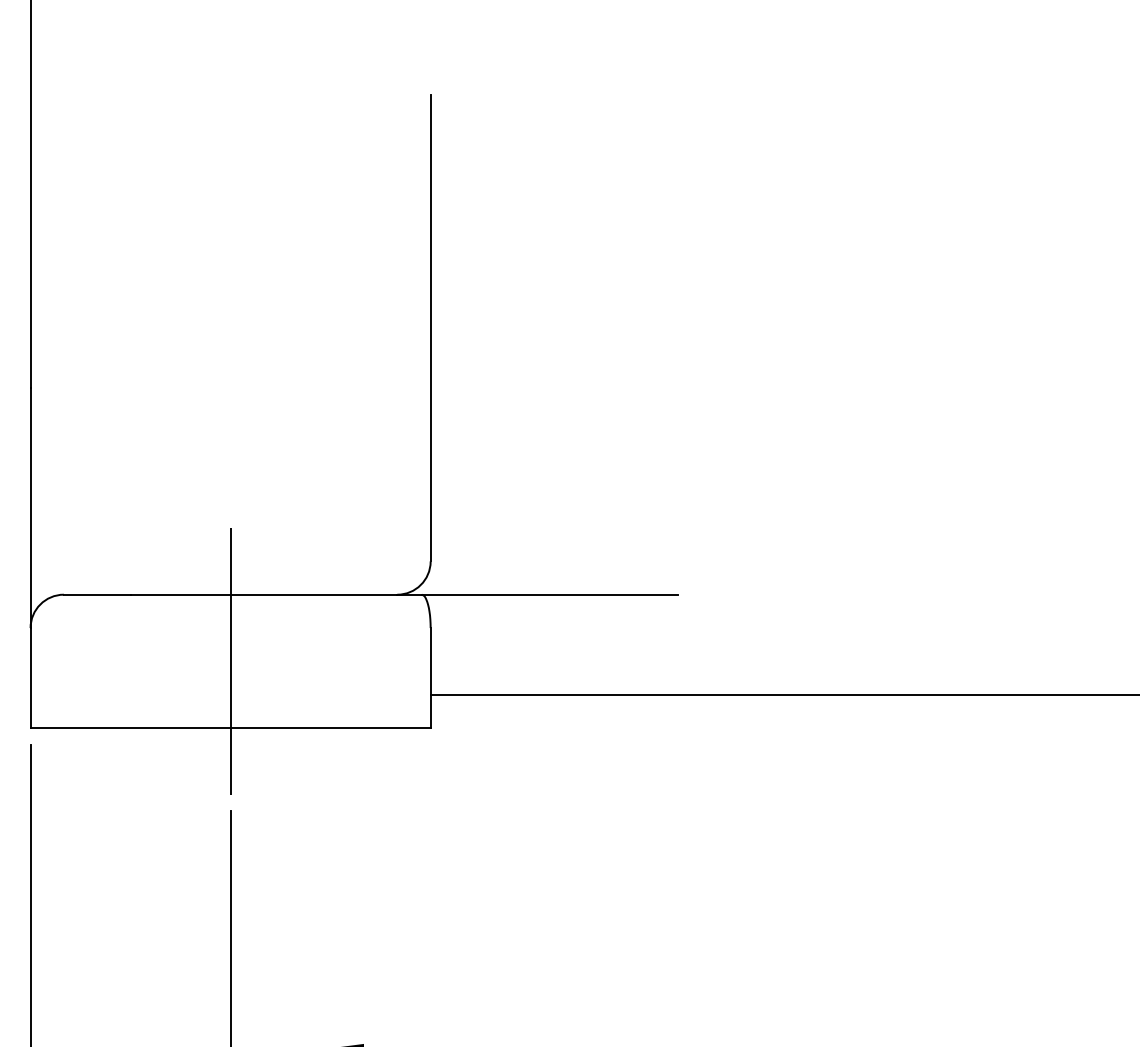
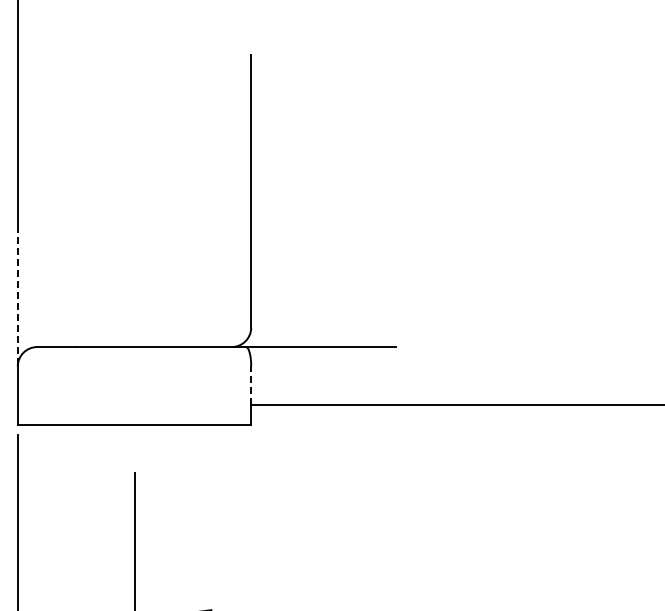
line: (30, 508) -> (17, 296), solid -> dashed
line: (230, 660) -> (134, 385), removed
line: (431, 660) -> (251, 385), solid -> dashed

